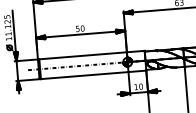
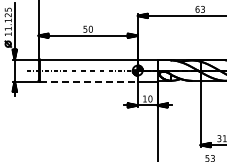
line: (84, 75) -> (88, 81), solid -> dashed

